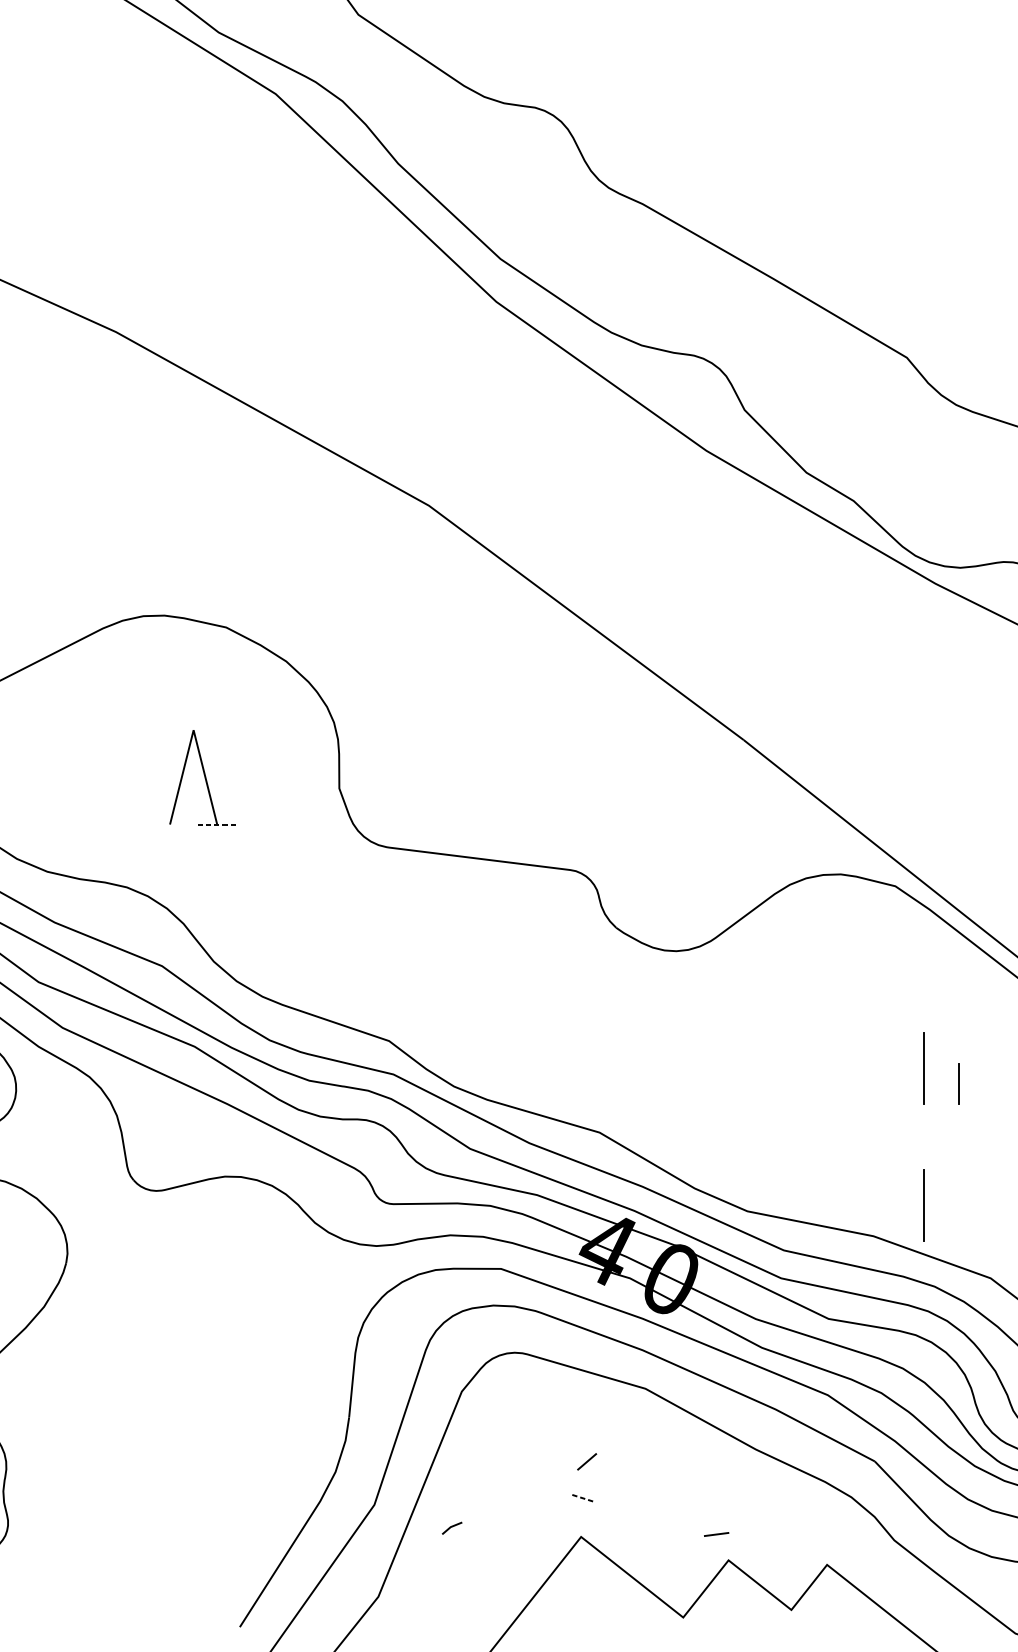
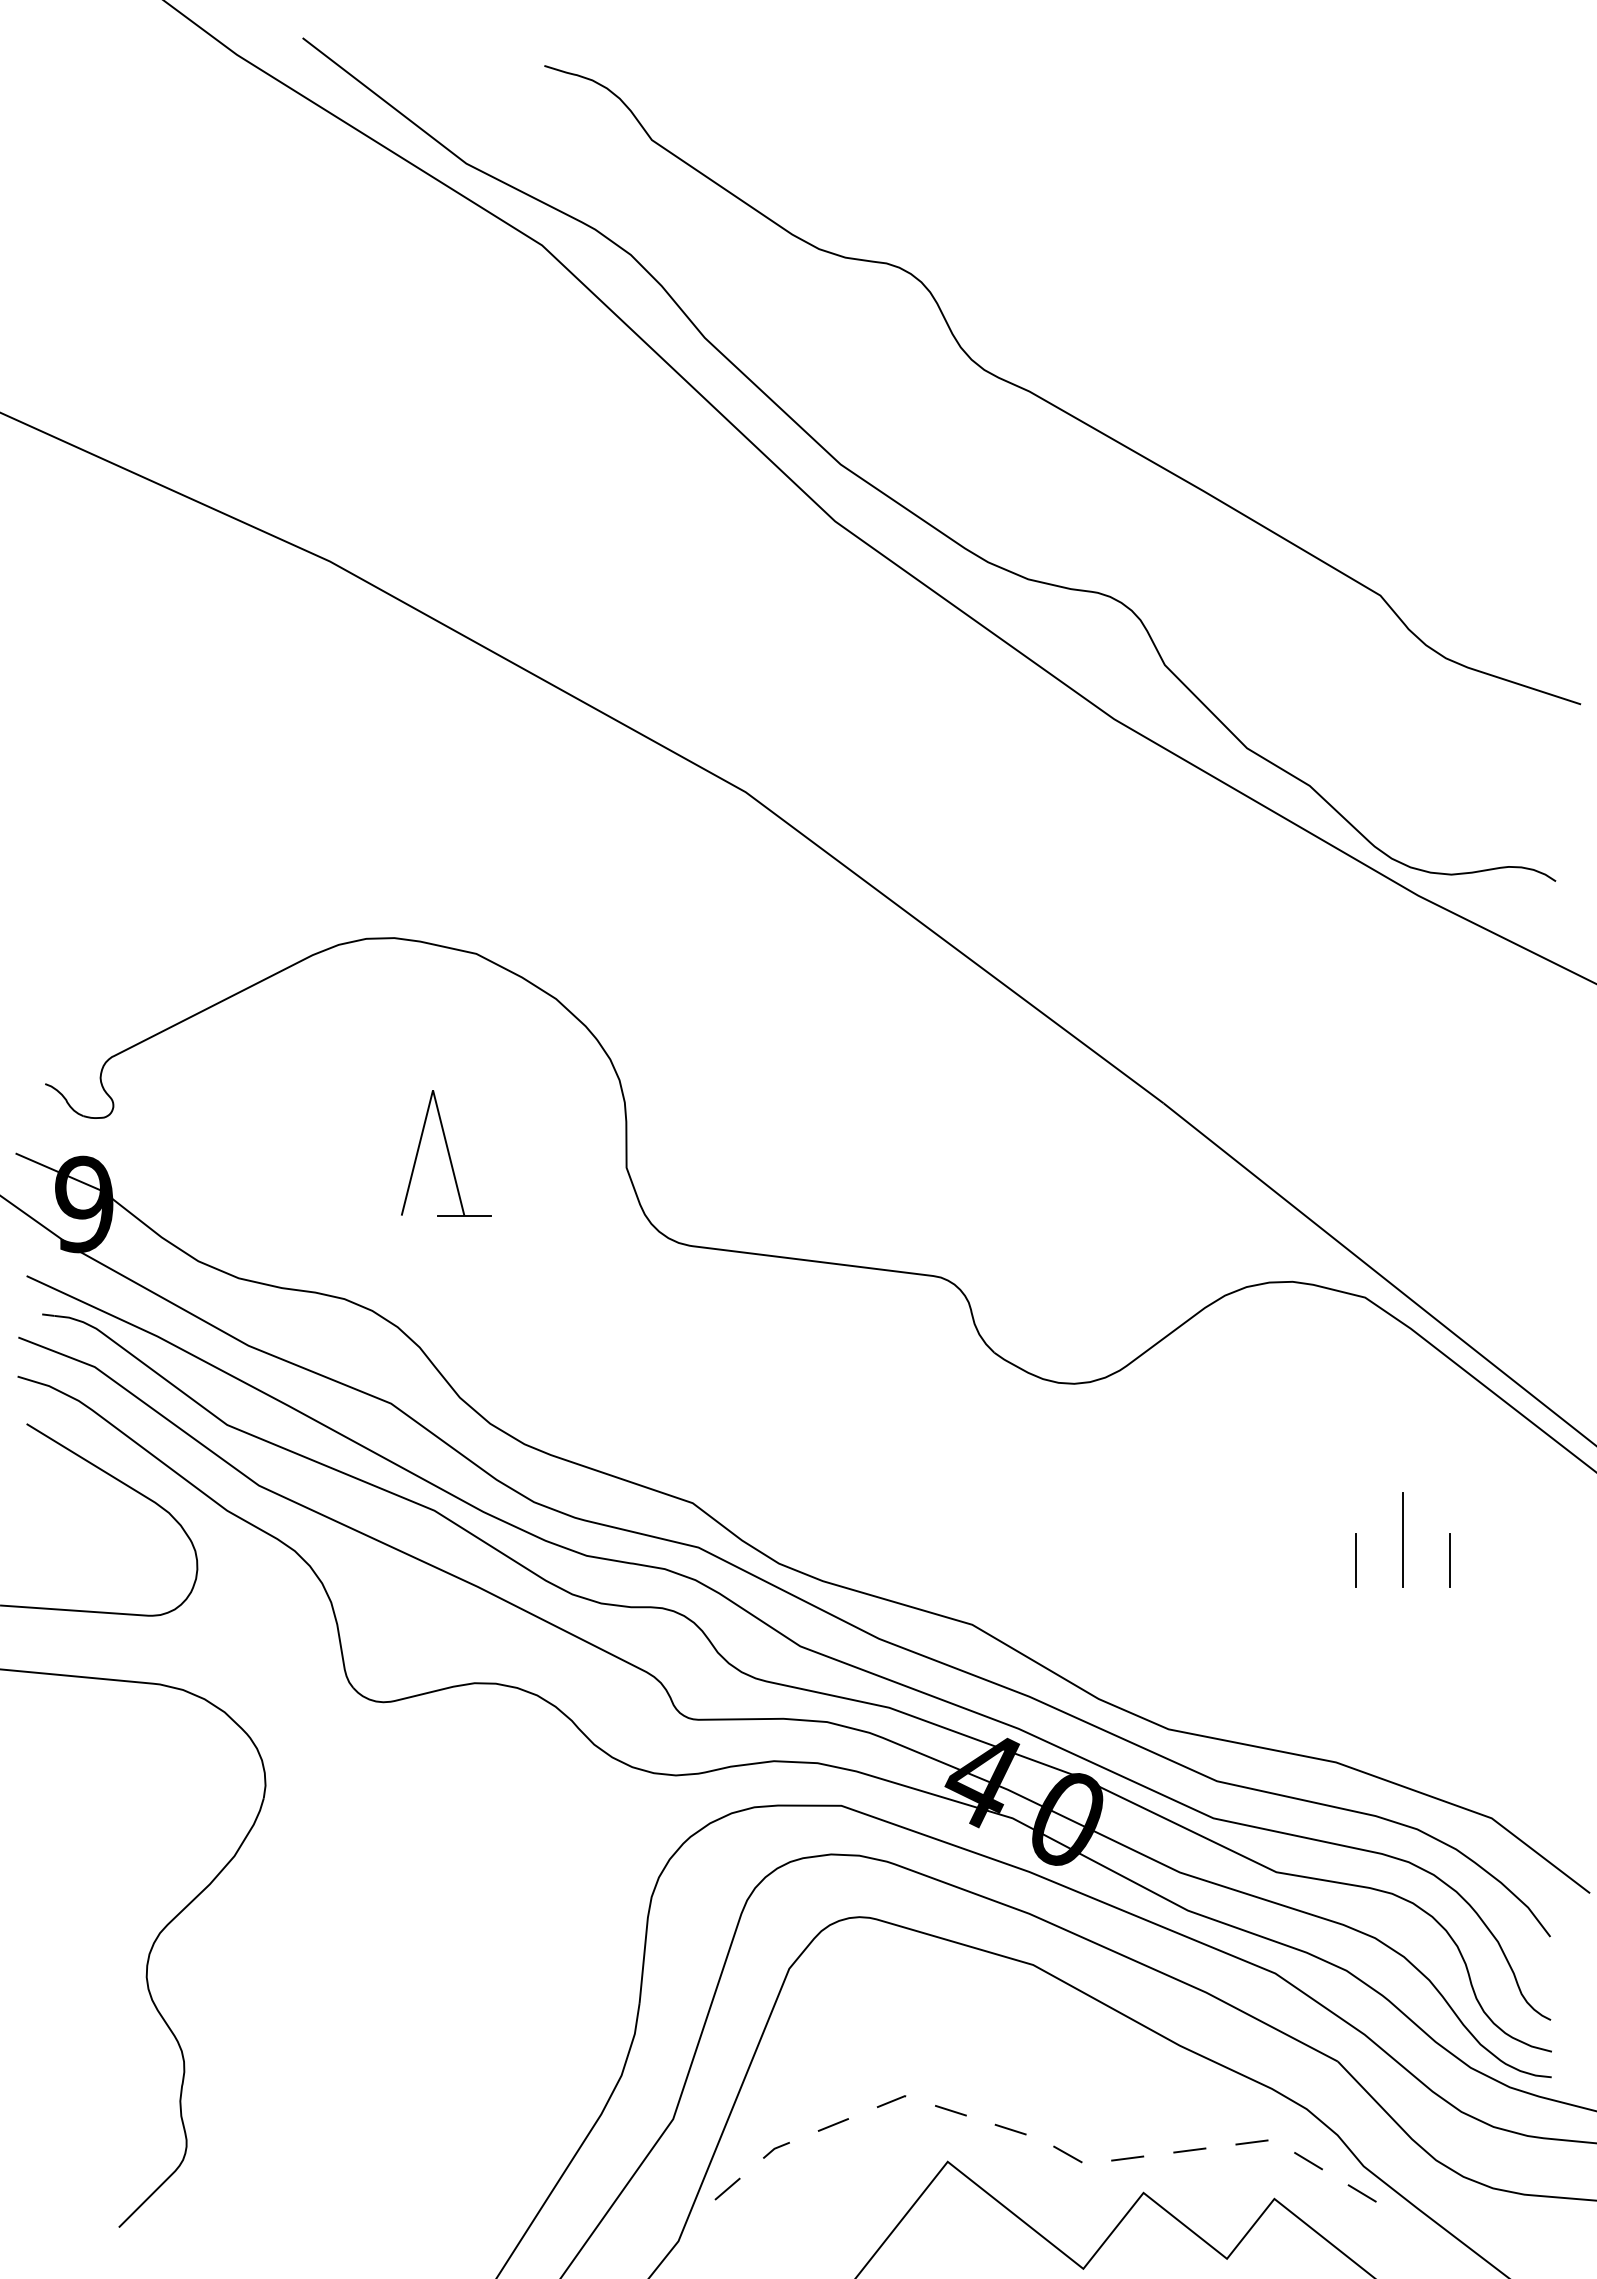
line: (217, 824) -> (464, 1215), dashed -> solid
line: (888, 1084) -> (1355, 1560), added
line: (923, 1205) -> (1402, 1721), removed
line: (586, 1461) -> (727, 2188), moved
line: (538, 1491) -> (891, 2101), added
line: (583, 1498) -> (950, 2110), dashed -> solid
line: (494, 1508) -> (832, 2124), added
line: (628, 1512) -> (1010, 2129), added
line: (809, 1522) -> (1251, 2142), added
line: (763, 1528) -> (1189, 2150), added
line: (671, 1531) -> (1067, 2154), added
line: (852, 1535) -> (1308, 2160), added
line: (892, 1560) -> (1361, 2193), added

